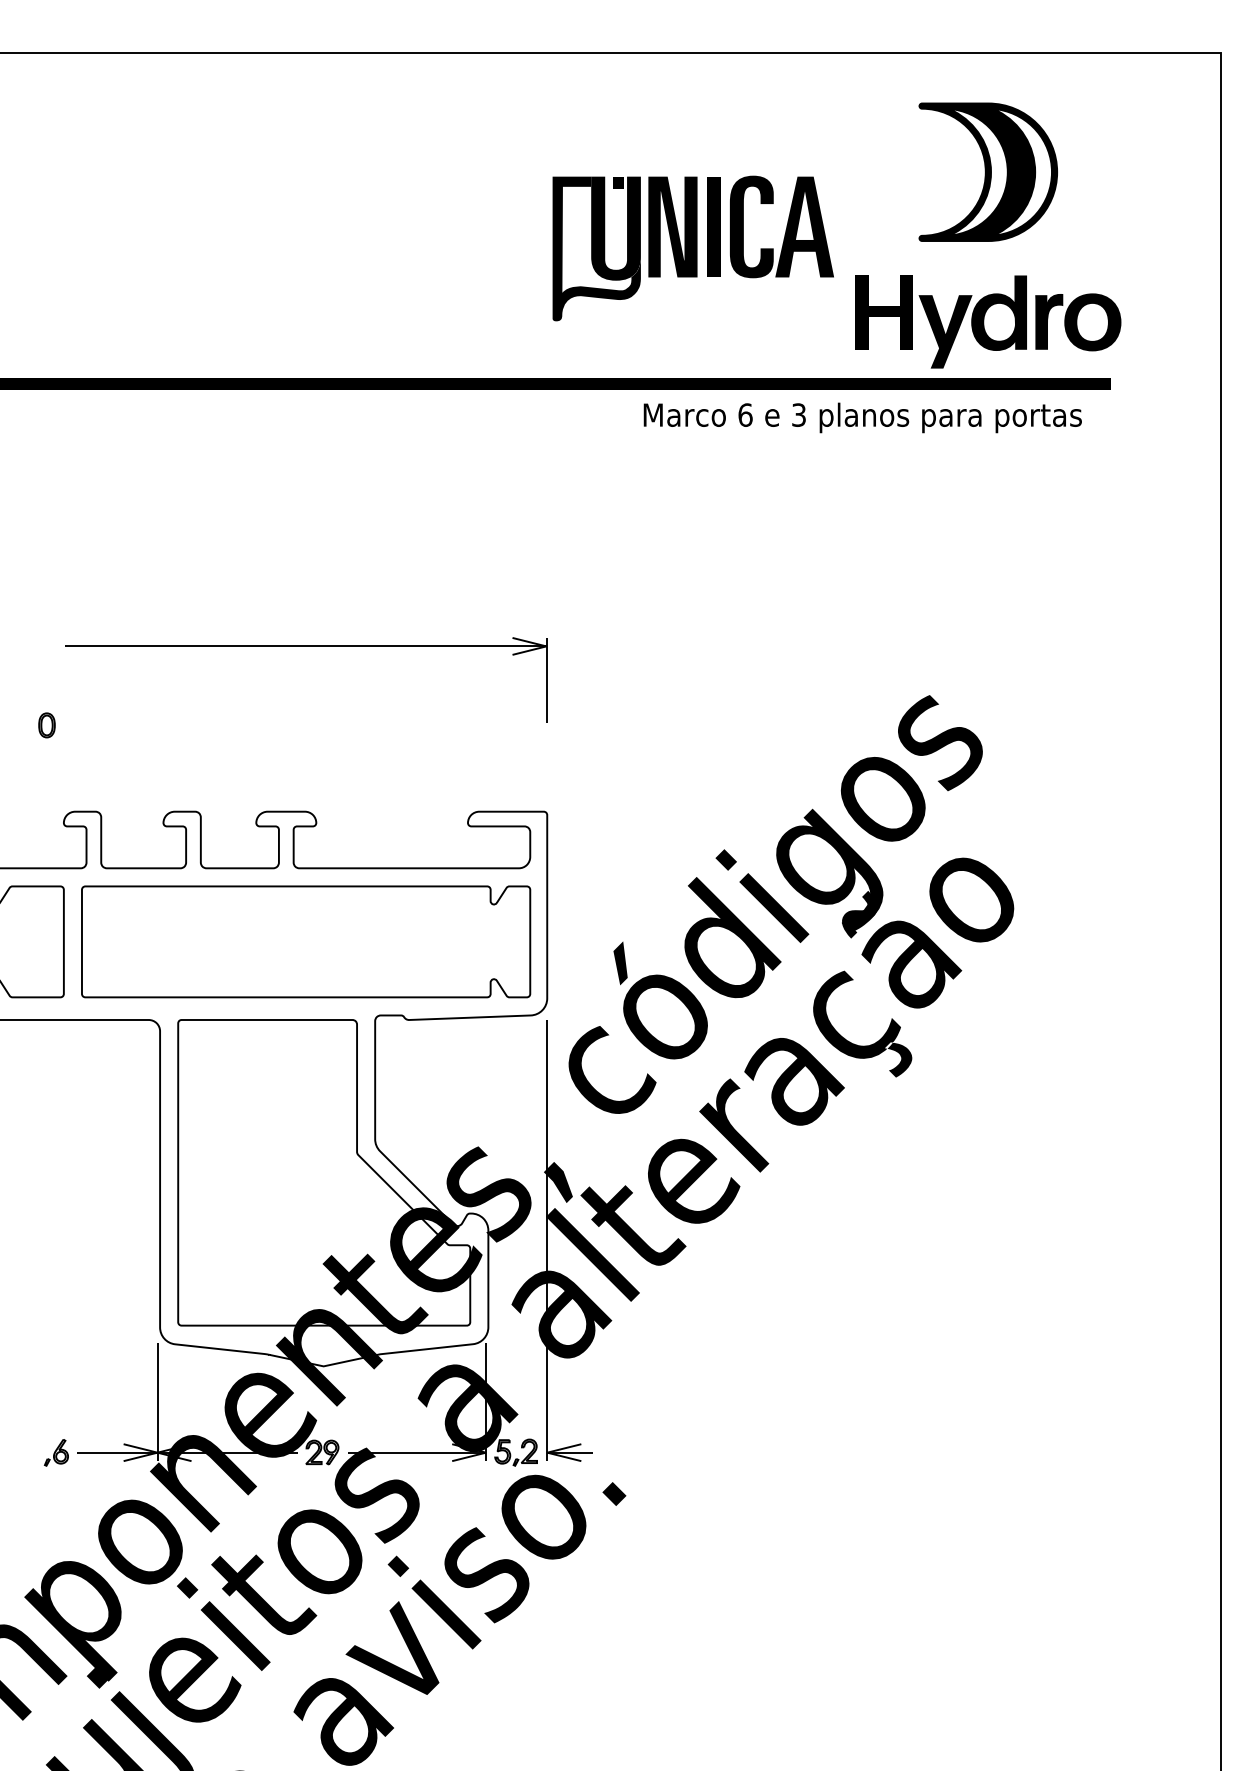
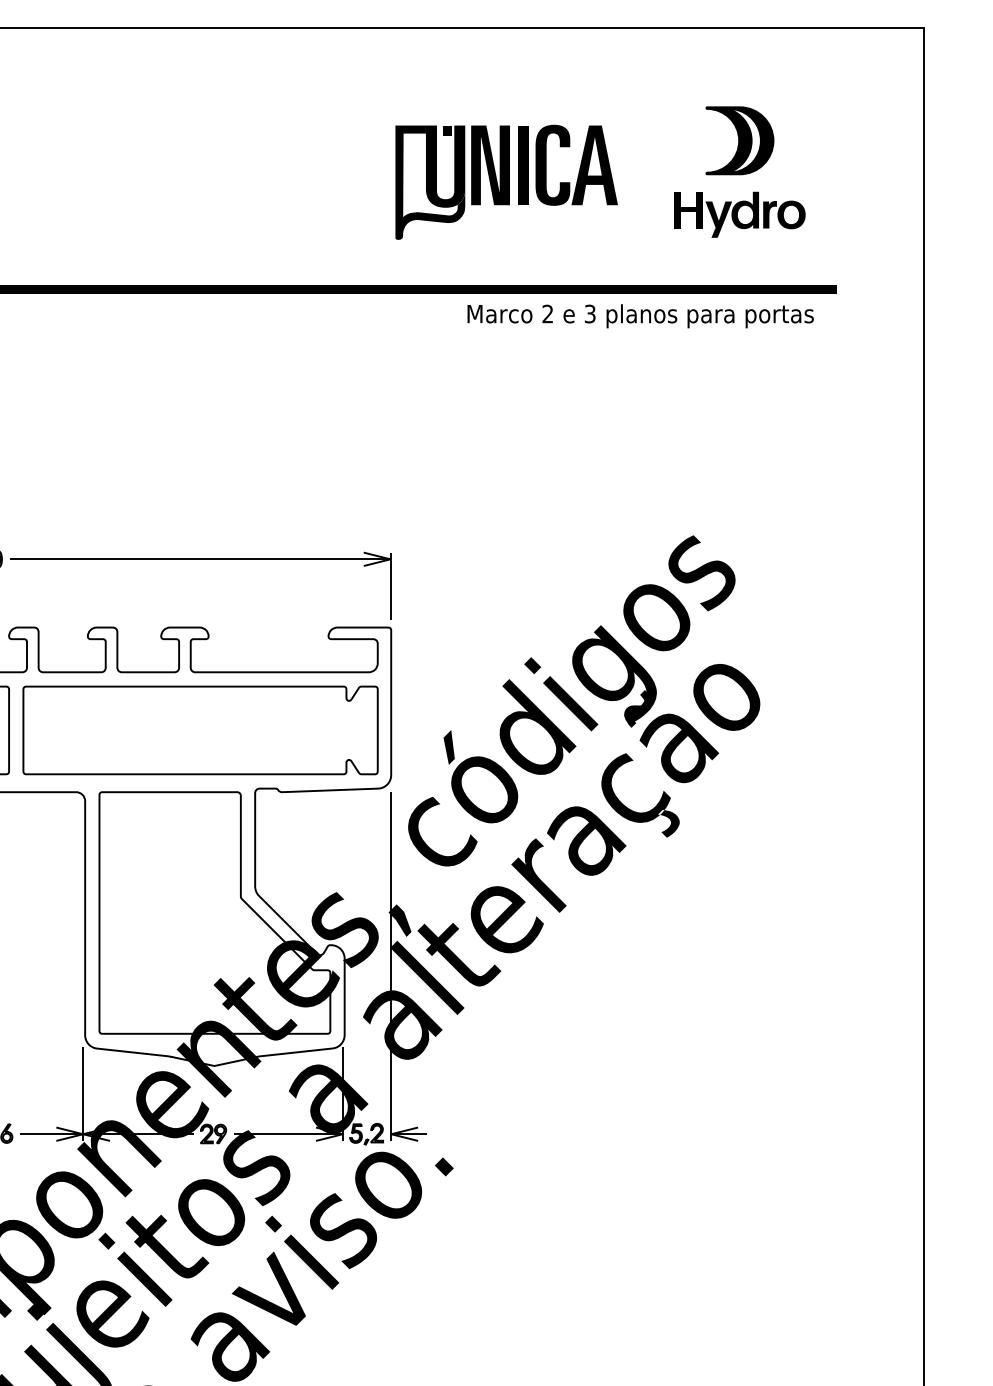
part: (988, 235) -> (740, 172), size x0.62
text: (745, 414) -> (547, 313), 6 -> 2
part: (306, 646) -> (200, 559), moved

